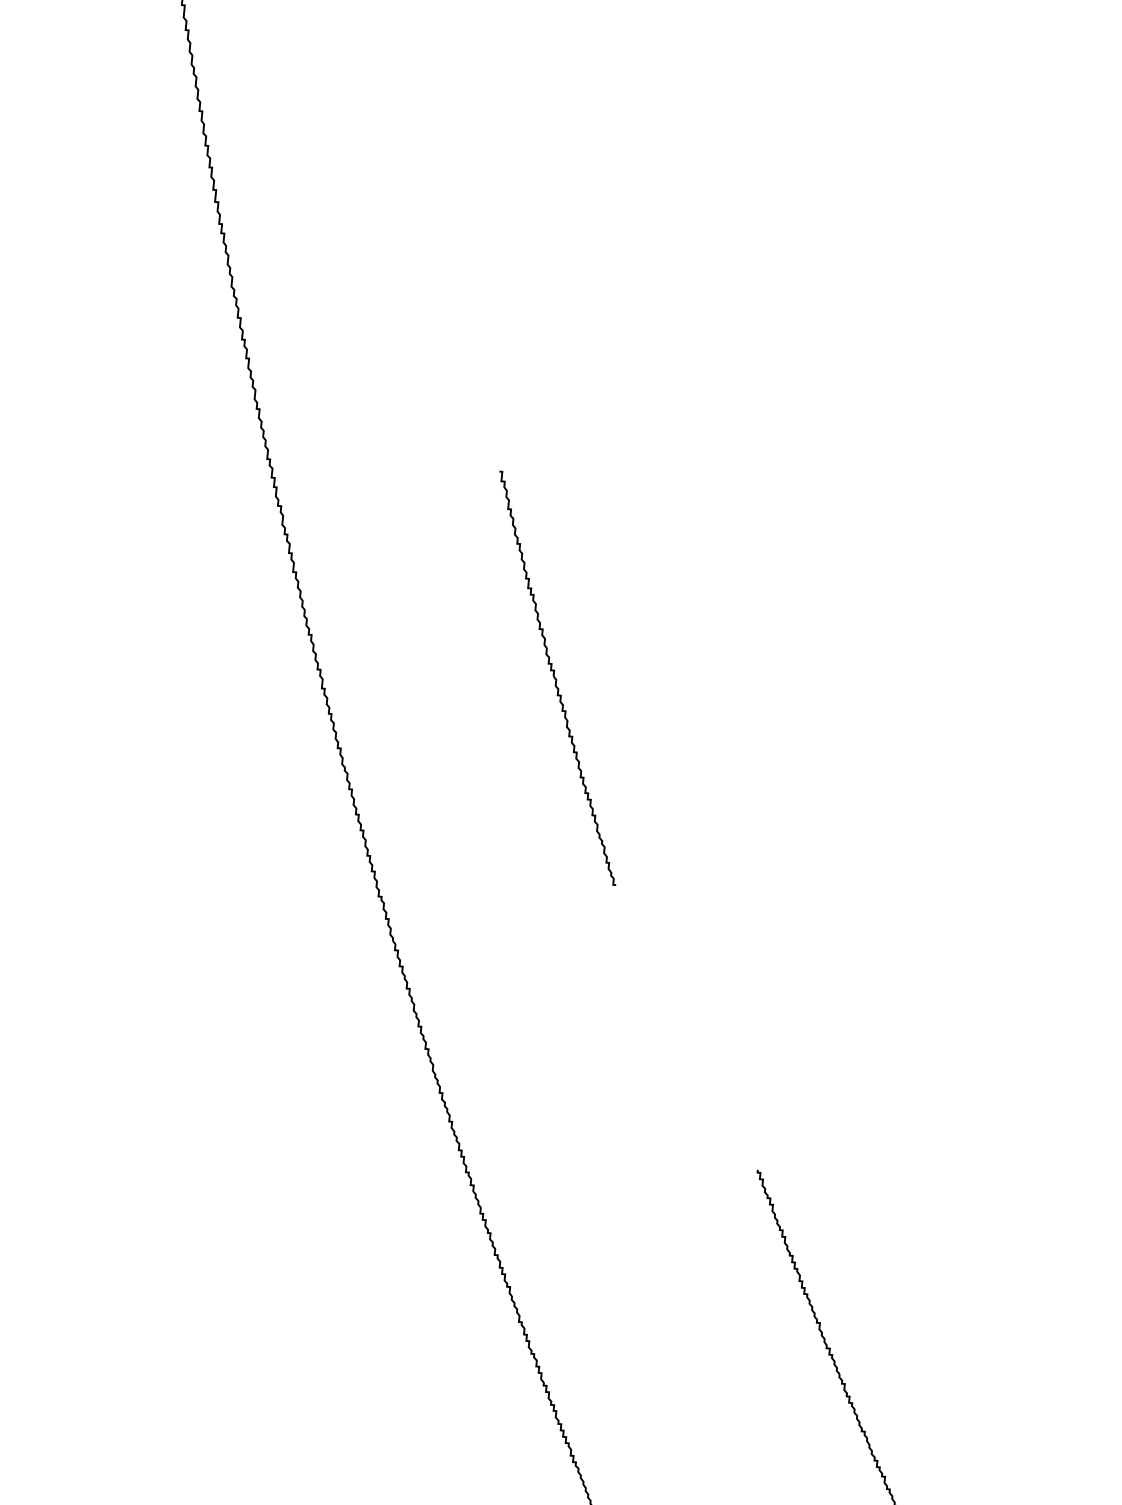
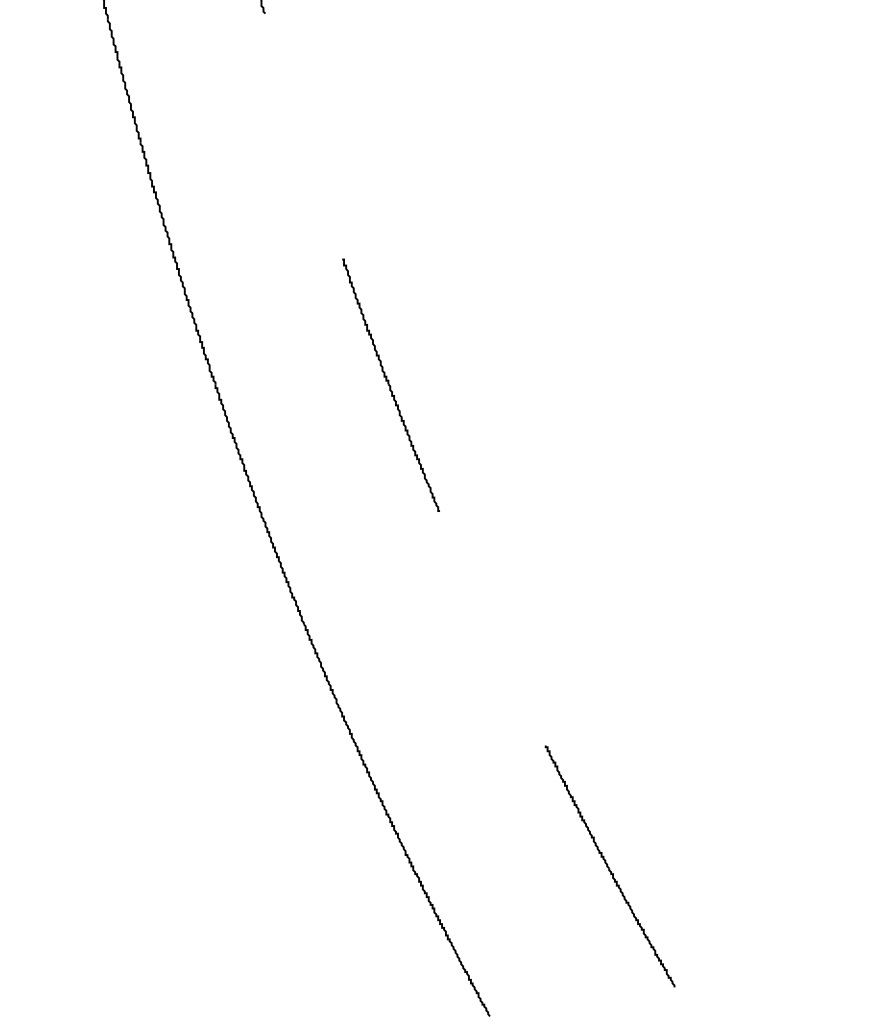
part: (556, 676) -> (390, 384), moved

